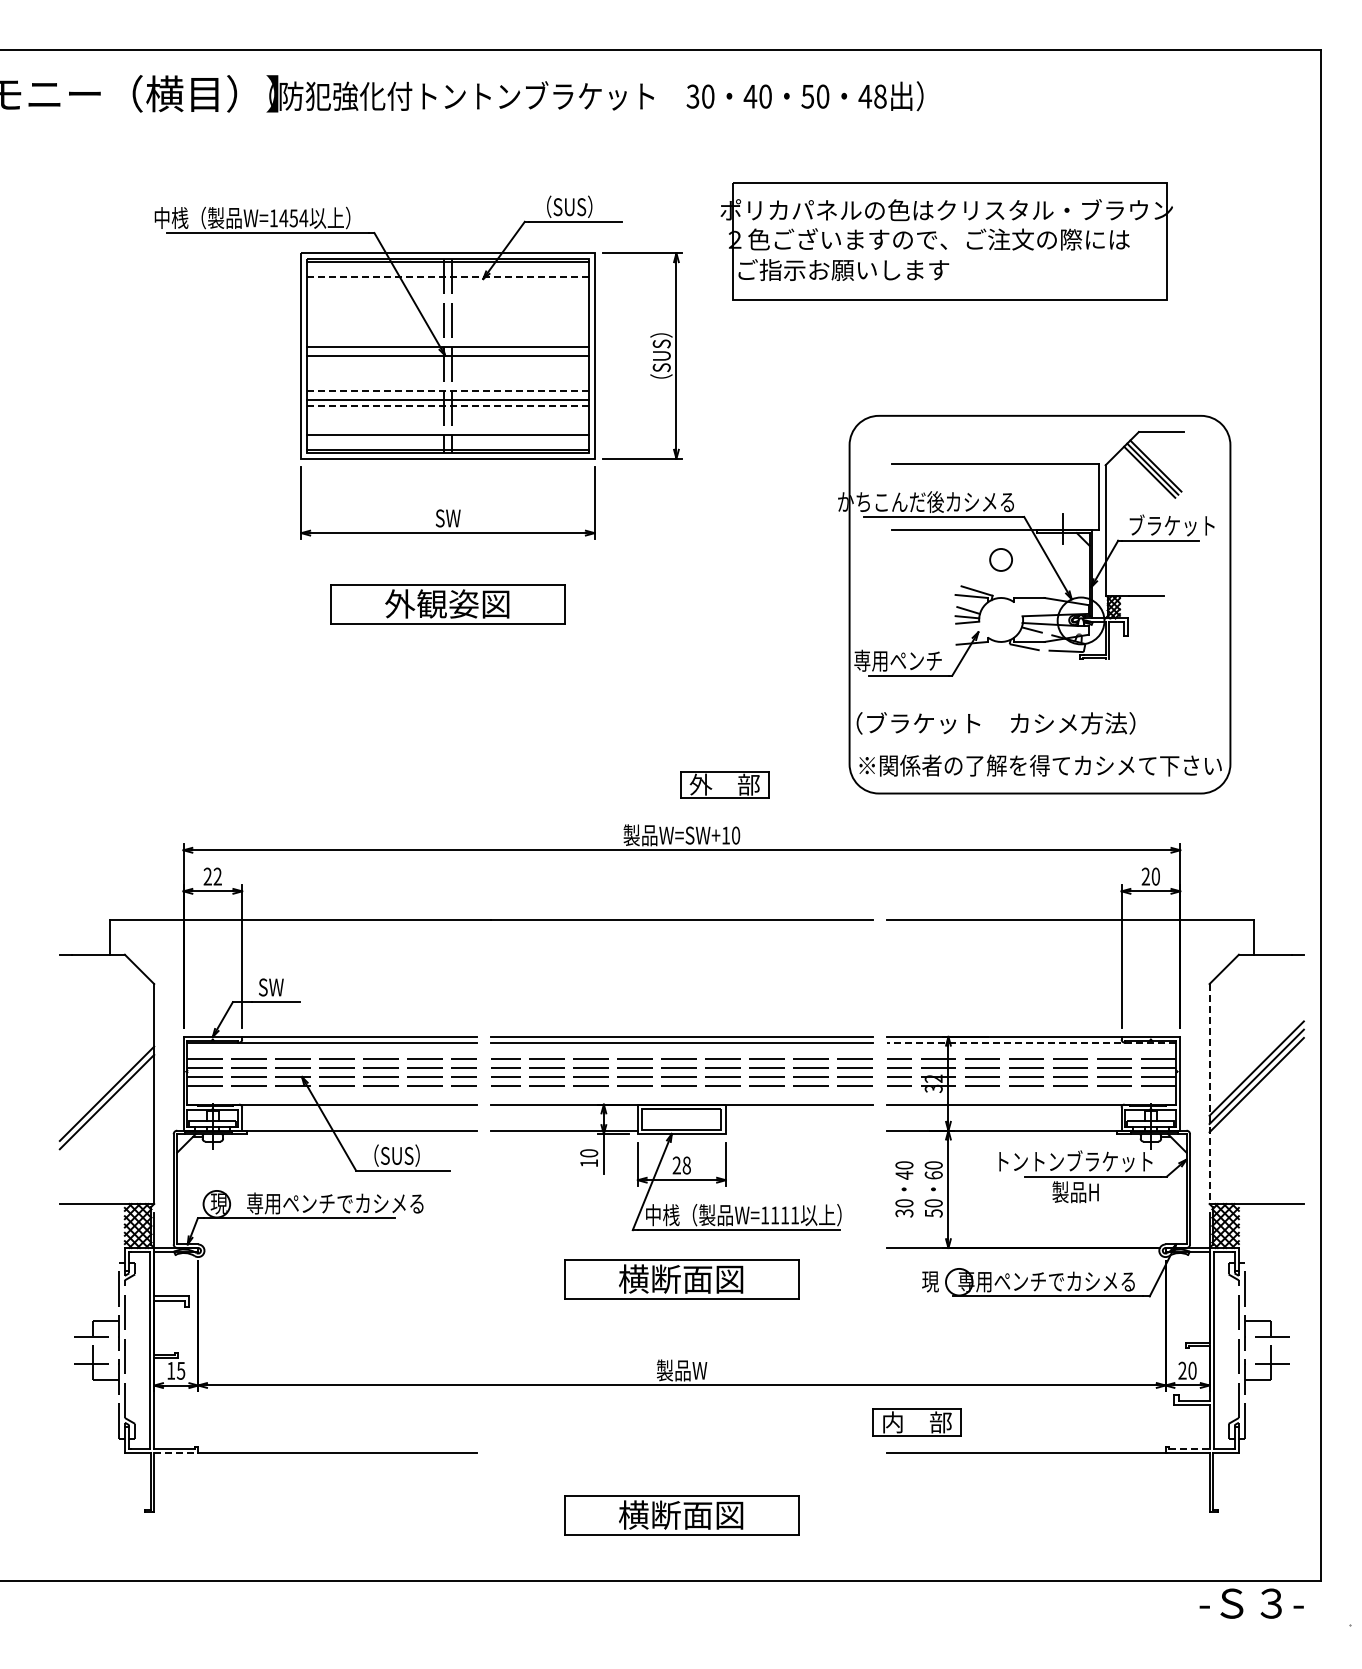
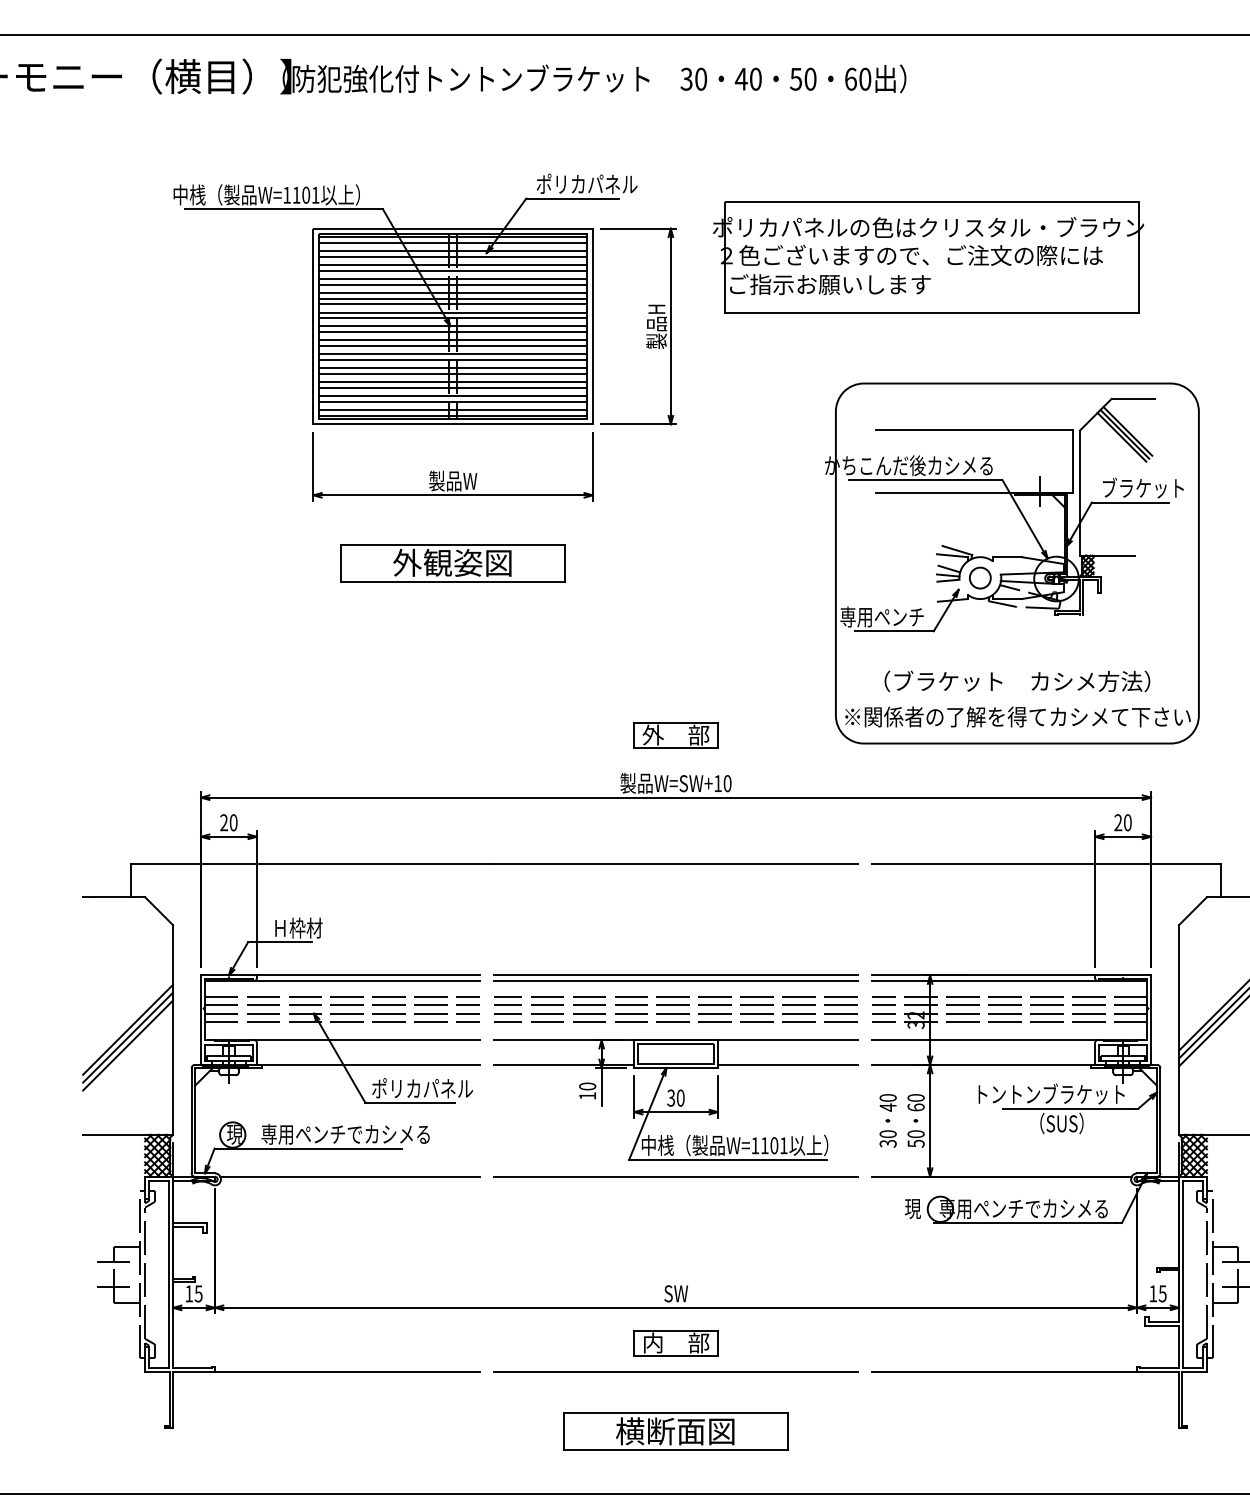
text: (872, 96) -> (857, 79), 48 -> 60
text: (588, 206) -> (587, 183), （SUS） -> ポリカパネル
text: (293, 218) -> (305, 195), W=1454 -> W=1101
part: (946, 241) -> (928, 257), moved
line: (447, 268) -> (452, 243), added
line: (448, 276) -> (453, 250), dashed -> solid
line: (447, 282) -> (452, 256), added
line: (447, 291) -> (452, 265), added
line: (447, 297) -> (452, 270), added
line: (447, 306) -> (452, 279), added
line: (447, 312) -> (452, 285), added
line: (447, 320) -> (452, 292), added
line: (447, 326) -> (452, 298), added
line: (447, 332) -> (452, 304), added
line: (447, 341) -> (452, 312), added
text: (661, 356) -> (656, 326), （SUS） -> 製品H
line: (447, 361) -> (452, 331), added
line: (447, 370) -> (452, 340), added
line: (447, 376) -> (452, 346), added
line: (447, 385) -> (452, 354), added
line: (448, 391) -> (453, 360), dashed -> solid
line: (448, 405) -> (453, 373), dashed -> solid
line: (447, 414) -> (452, 382), added
line: (447, 420) -> (452, 387), added
line: (447, 429) -> (452, 396), added
line: (447, 443) -> (452, 409), added
text: (448, 518) -> (453, 481), SW -> 製品W
circle: (1000, 559) -> (979, 577), moved
text: (995, 723) -> (1016, 681), moved
part: (724, 784) -> (675, 734), moved
text: (217, 876) -> (233, 822), 22 -> 20
text: (285, 987) -> (298, 928), SW -> Ｈ枠材
line: (1031, 1042) -> (1009, 980), dashed -> solid
line: (1209, 1094) -> (1178, 1030), dashed -> solid
line: (106, 1110) -> (127, 1045), added
line: (798, 1130) -> (787, 1064), added
text: (415, 1155) -> (422, 1088), （SUS） -> ポリカパネル
text: (681, 1165) -> (675, 1098), 28 -> 30
text: (1080, 1192) -> (1055, 1123), 製品H -> （SUS）
text: (785, 1215) -> (774, 1145), W=1111 -> W=1101
line: (339, 1248) -> (349, 1177), added
line: (681, 1248) -> (675, 1177), added
part: (681, 1279) -> (675, 1206), removed
text: (682, 1370) -> (676, 1293), 製品W -> SW
text: (1187, 1370) -> (1157, 1293), 20 -> 15
part: (916, 1422) -> (675, 1343), moved
line: (1189, 1448) -> (1159, 1367), dashed -> solid
line: (176, 1453) -> (194, 1372), dashed -> solid
line: (681, 1453) -> (675, 1372), added

